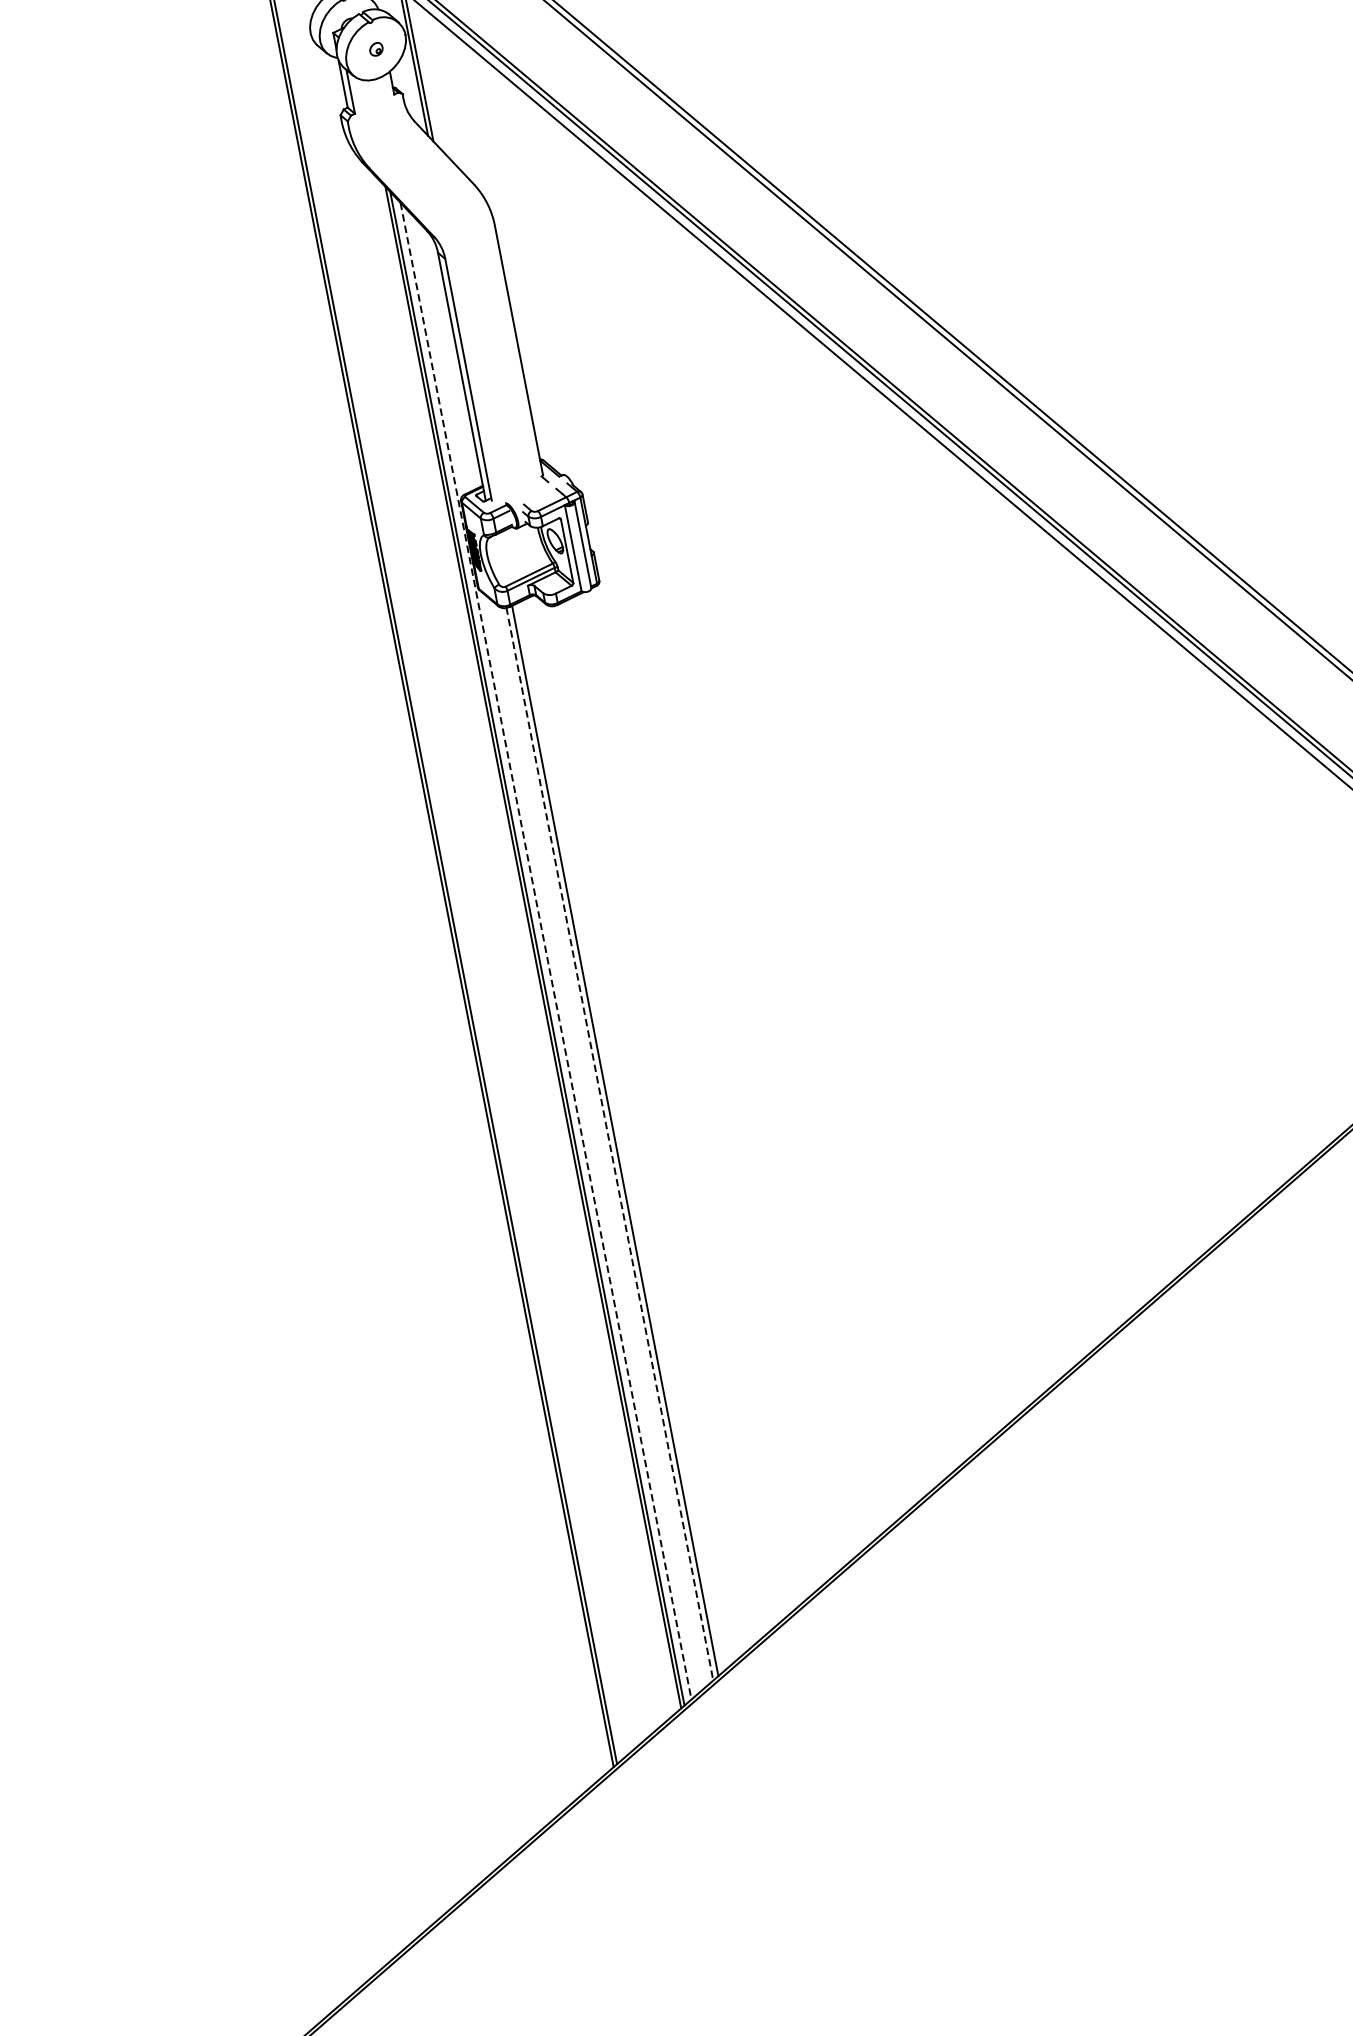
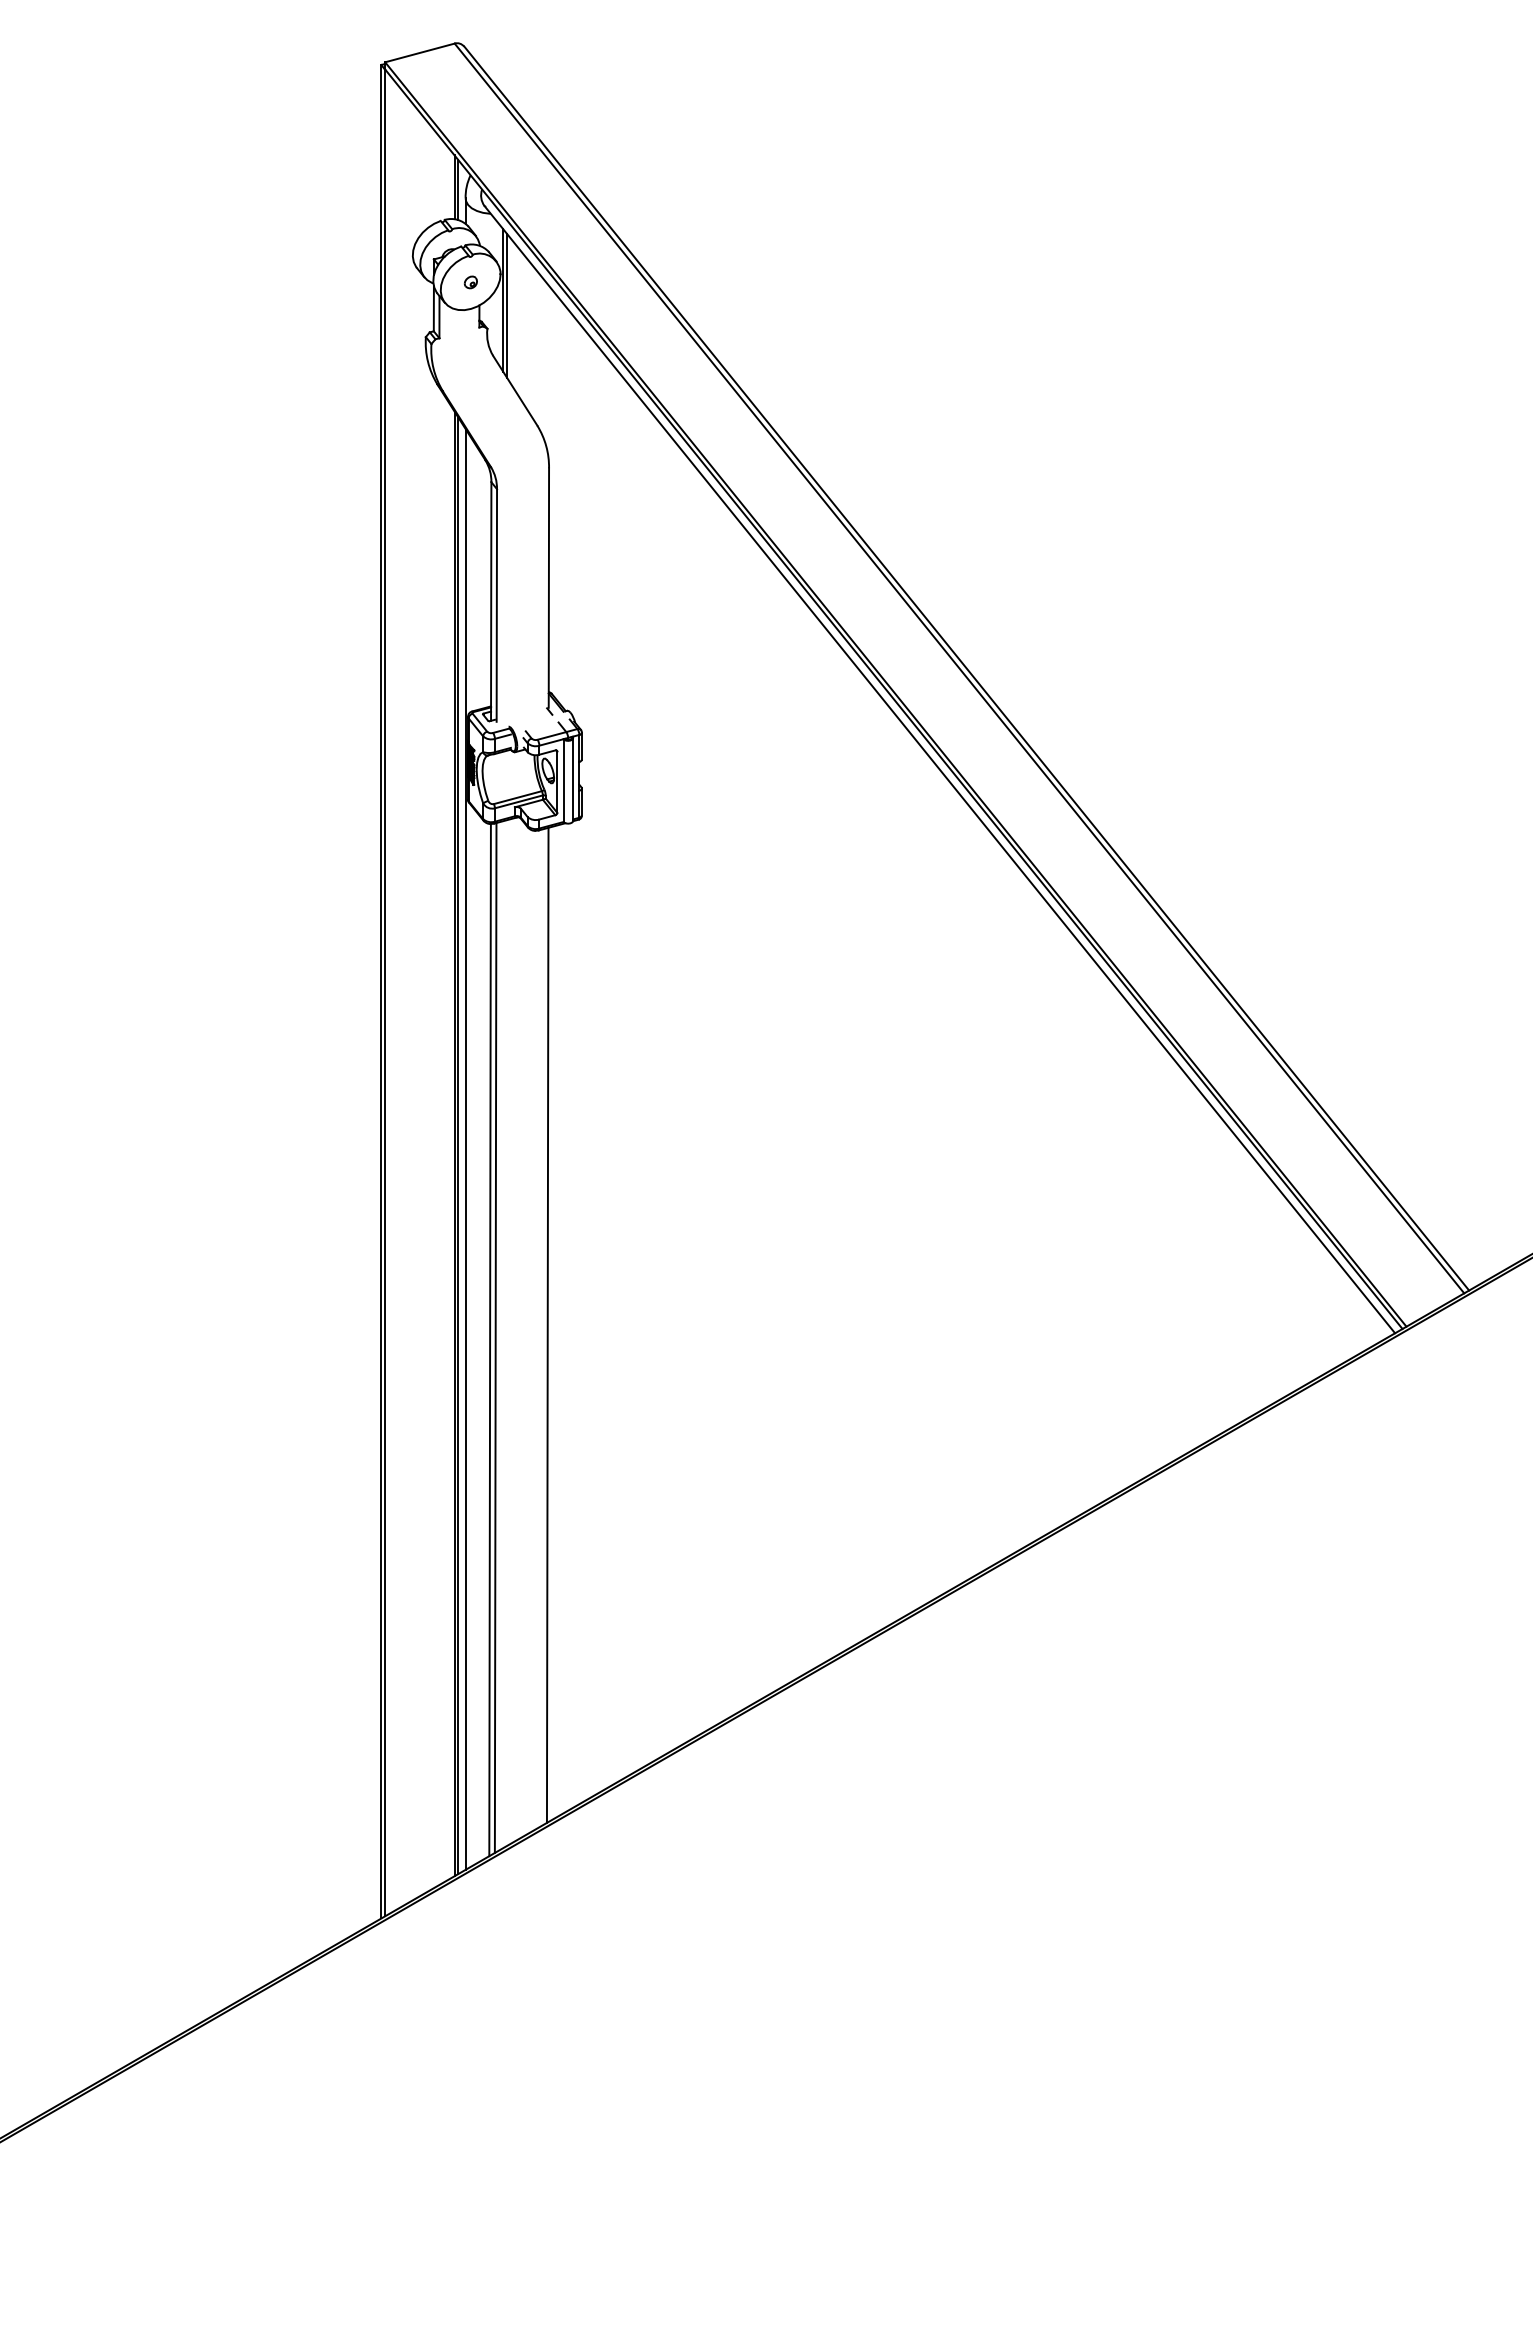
line: (545, 951) -> (465, 1149), dashed -> solid
line: (666, 1116) -> (547, 1324), added
line: (610, 1144) -> (490, 1340), dashed -> solid

